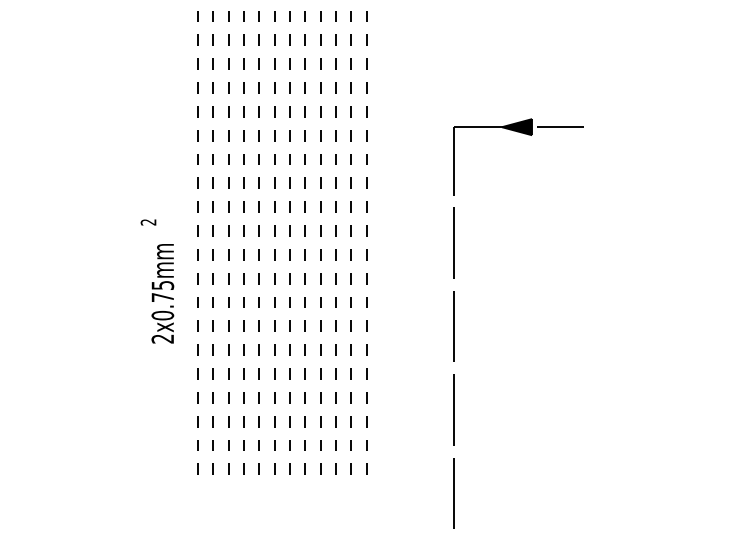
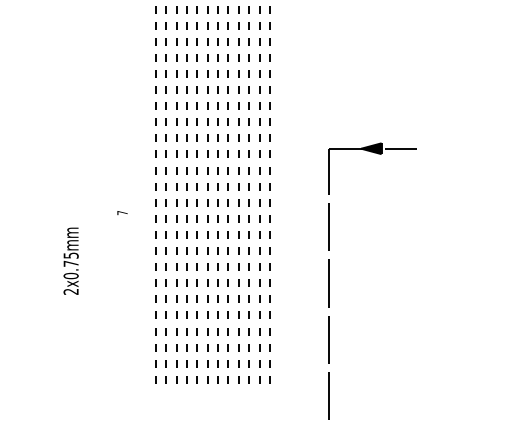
text: (148, 223) -> (122, 213), 2 -> 7
text: (161, 292) -> (70, 260), moved

